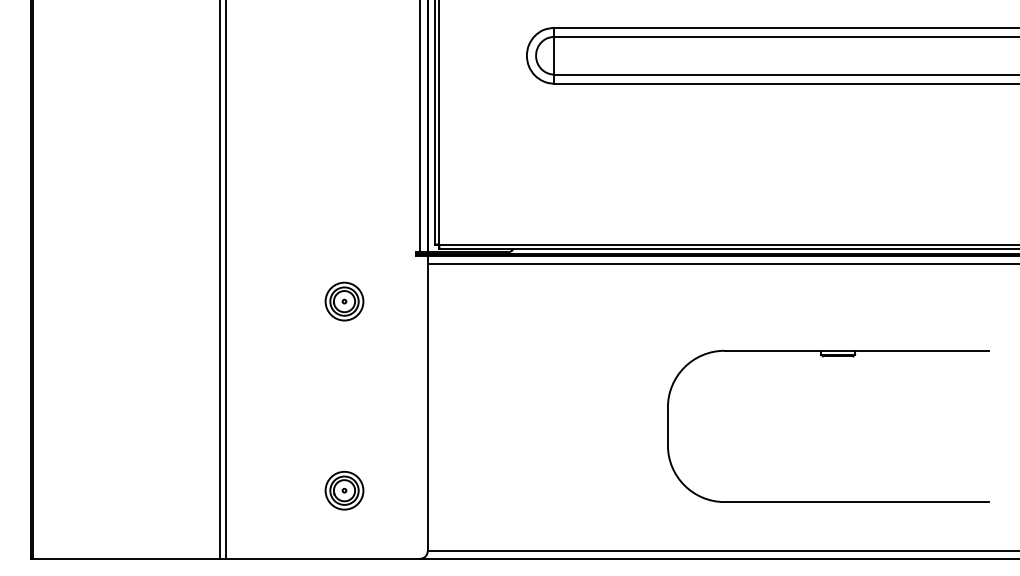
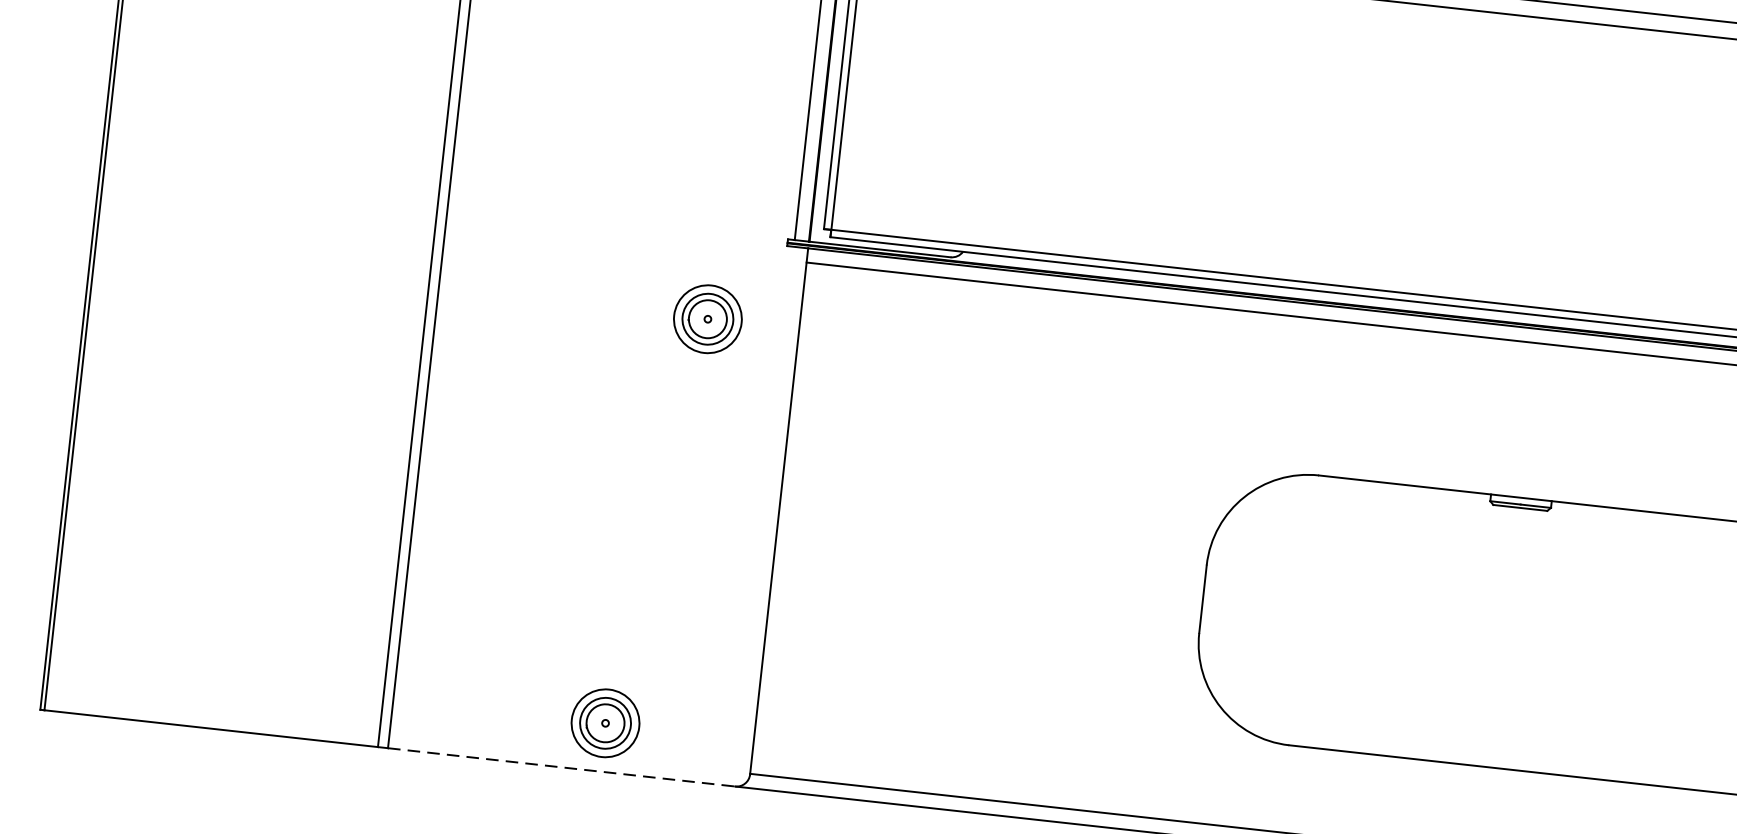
part: (344, 301) -> (707, 319), moved
part: (344, 490) -> (605, 722), moved
line: (323, 558) -> (562, 766), solid -> dashed

